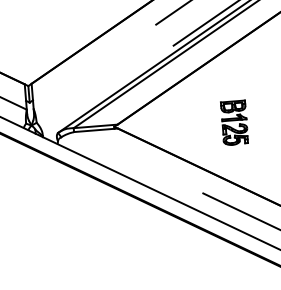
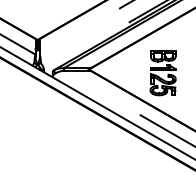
part: (233, 123) -> (162, 73), size x1.67

